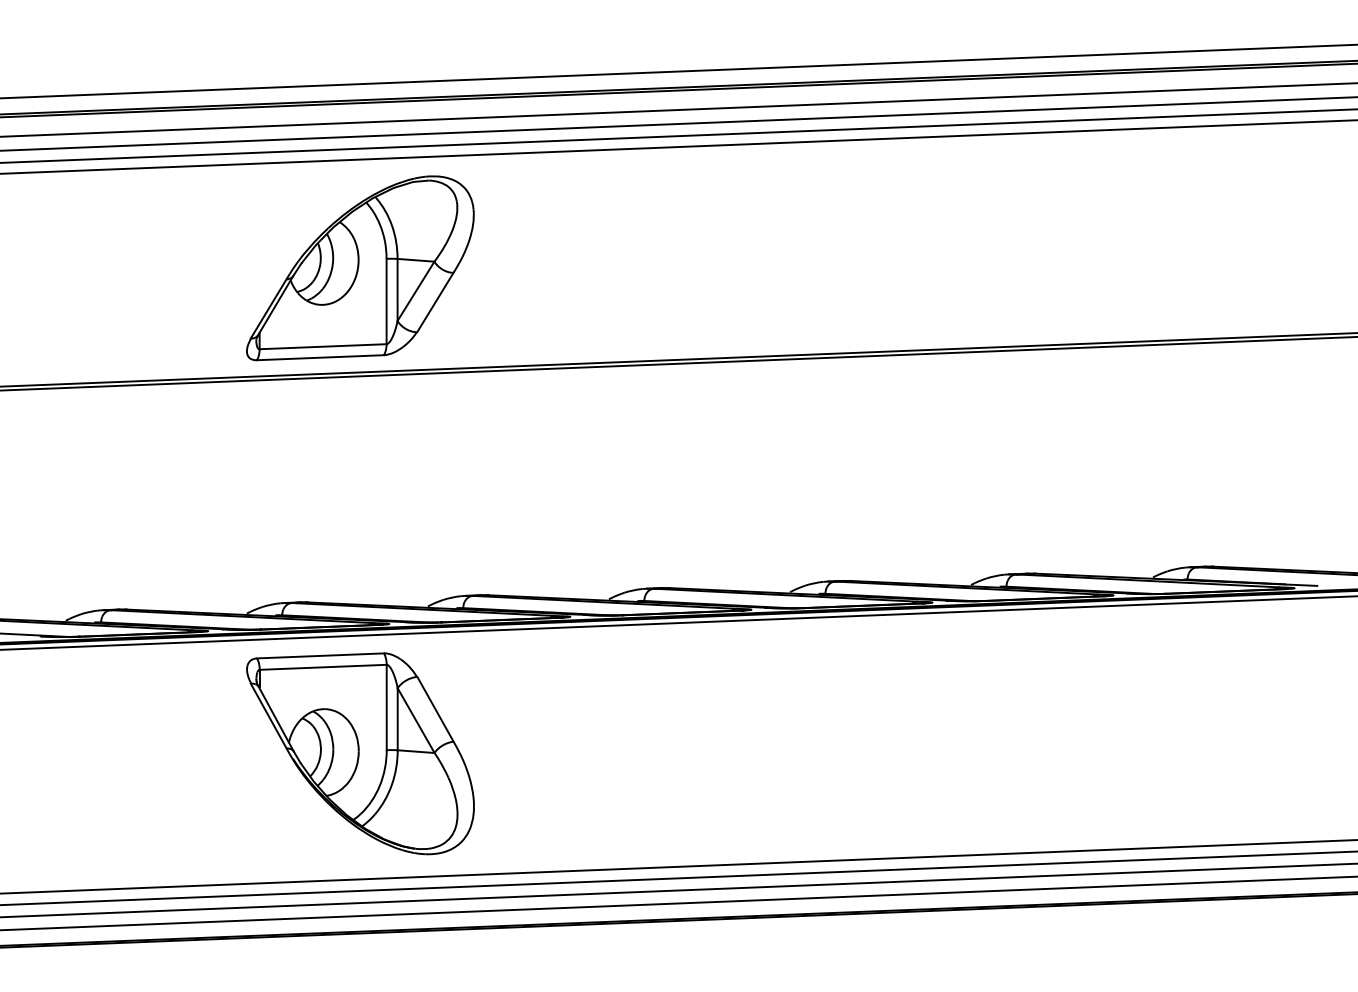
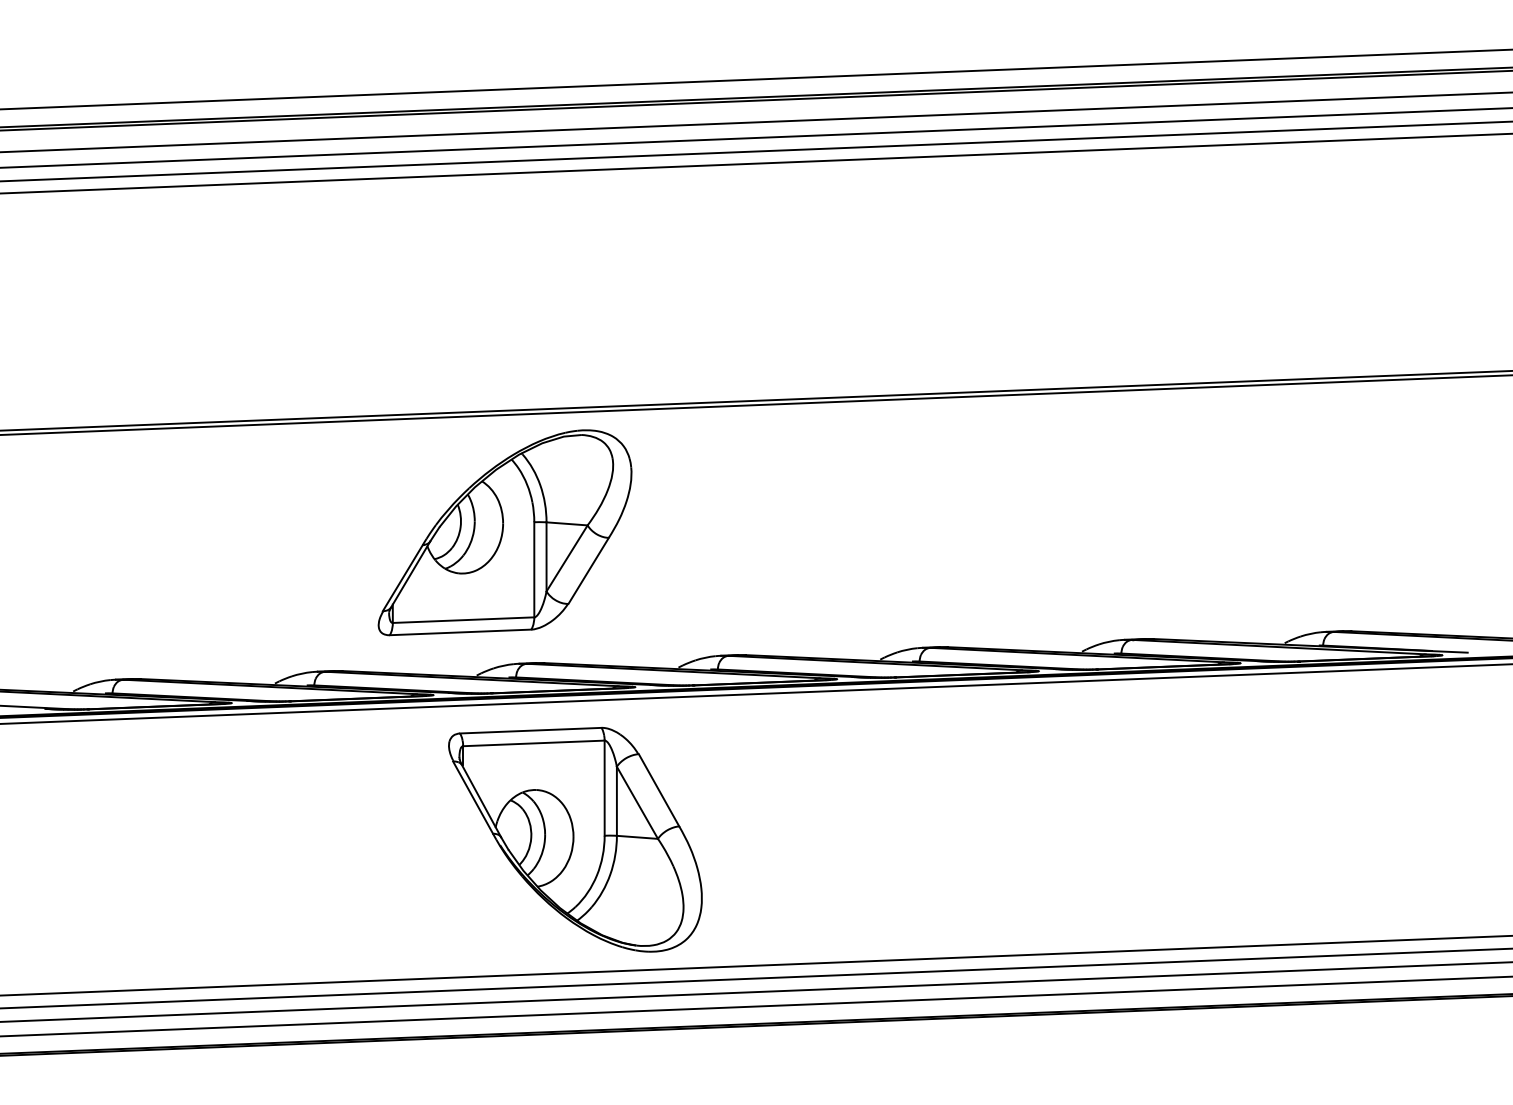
part: (360, 268) -> (505, 532), moved
part: (360, 753) -> (575, 839), moved

